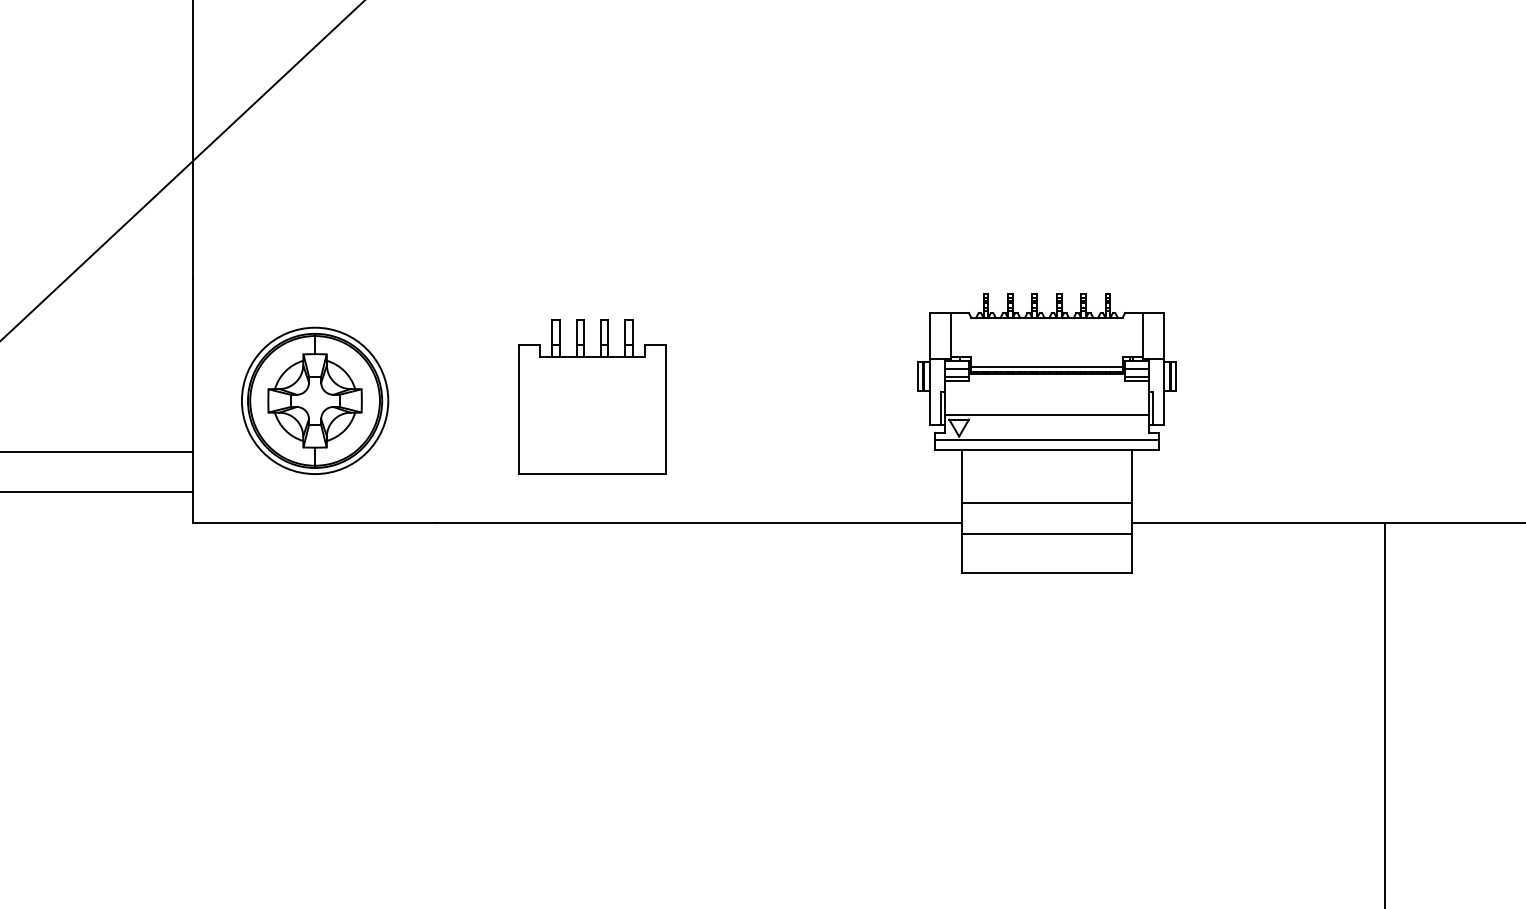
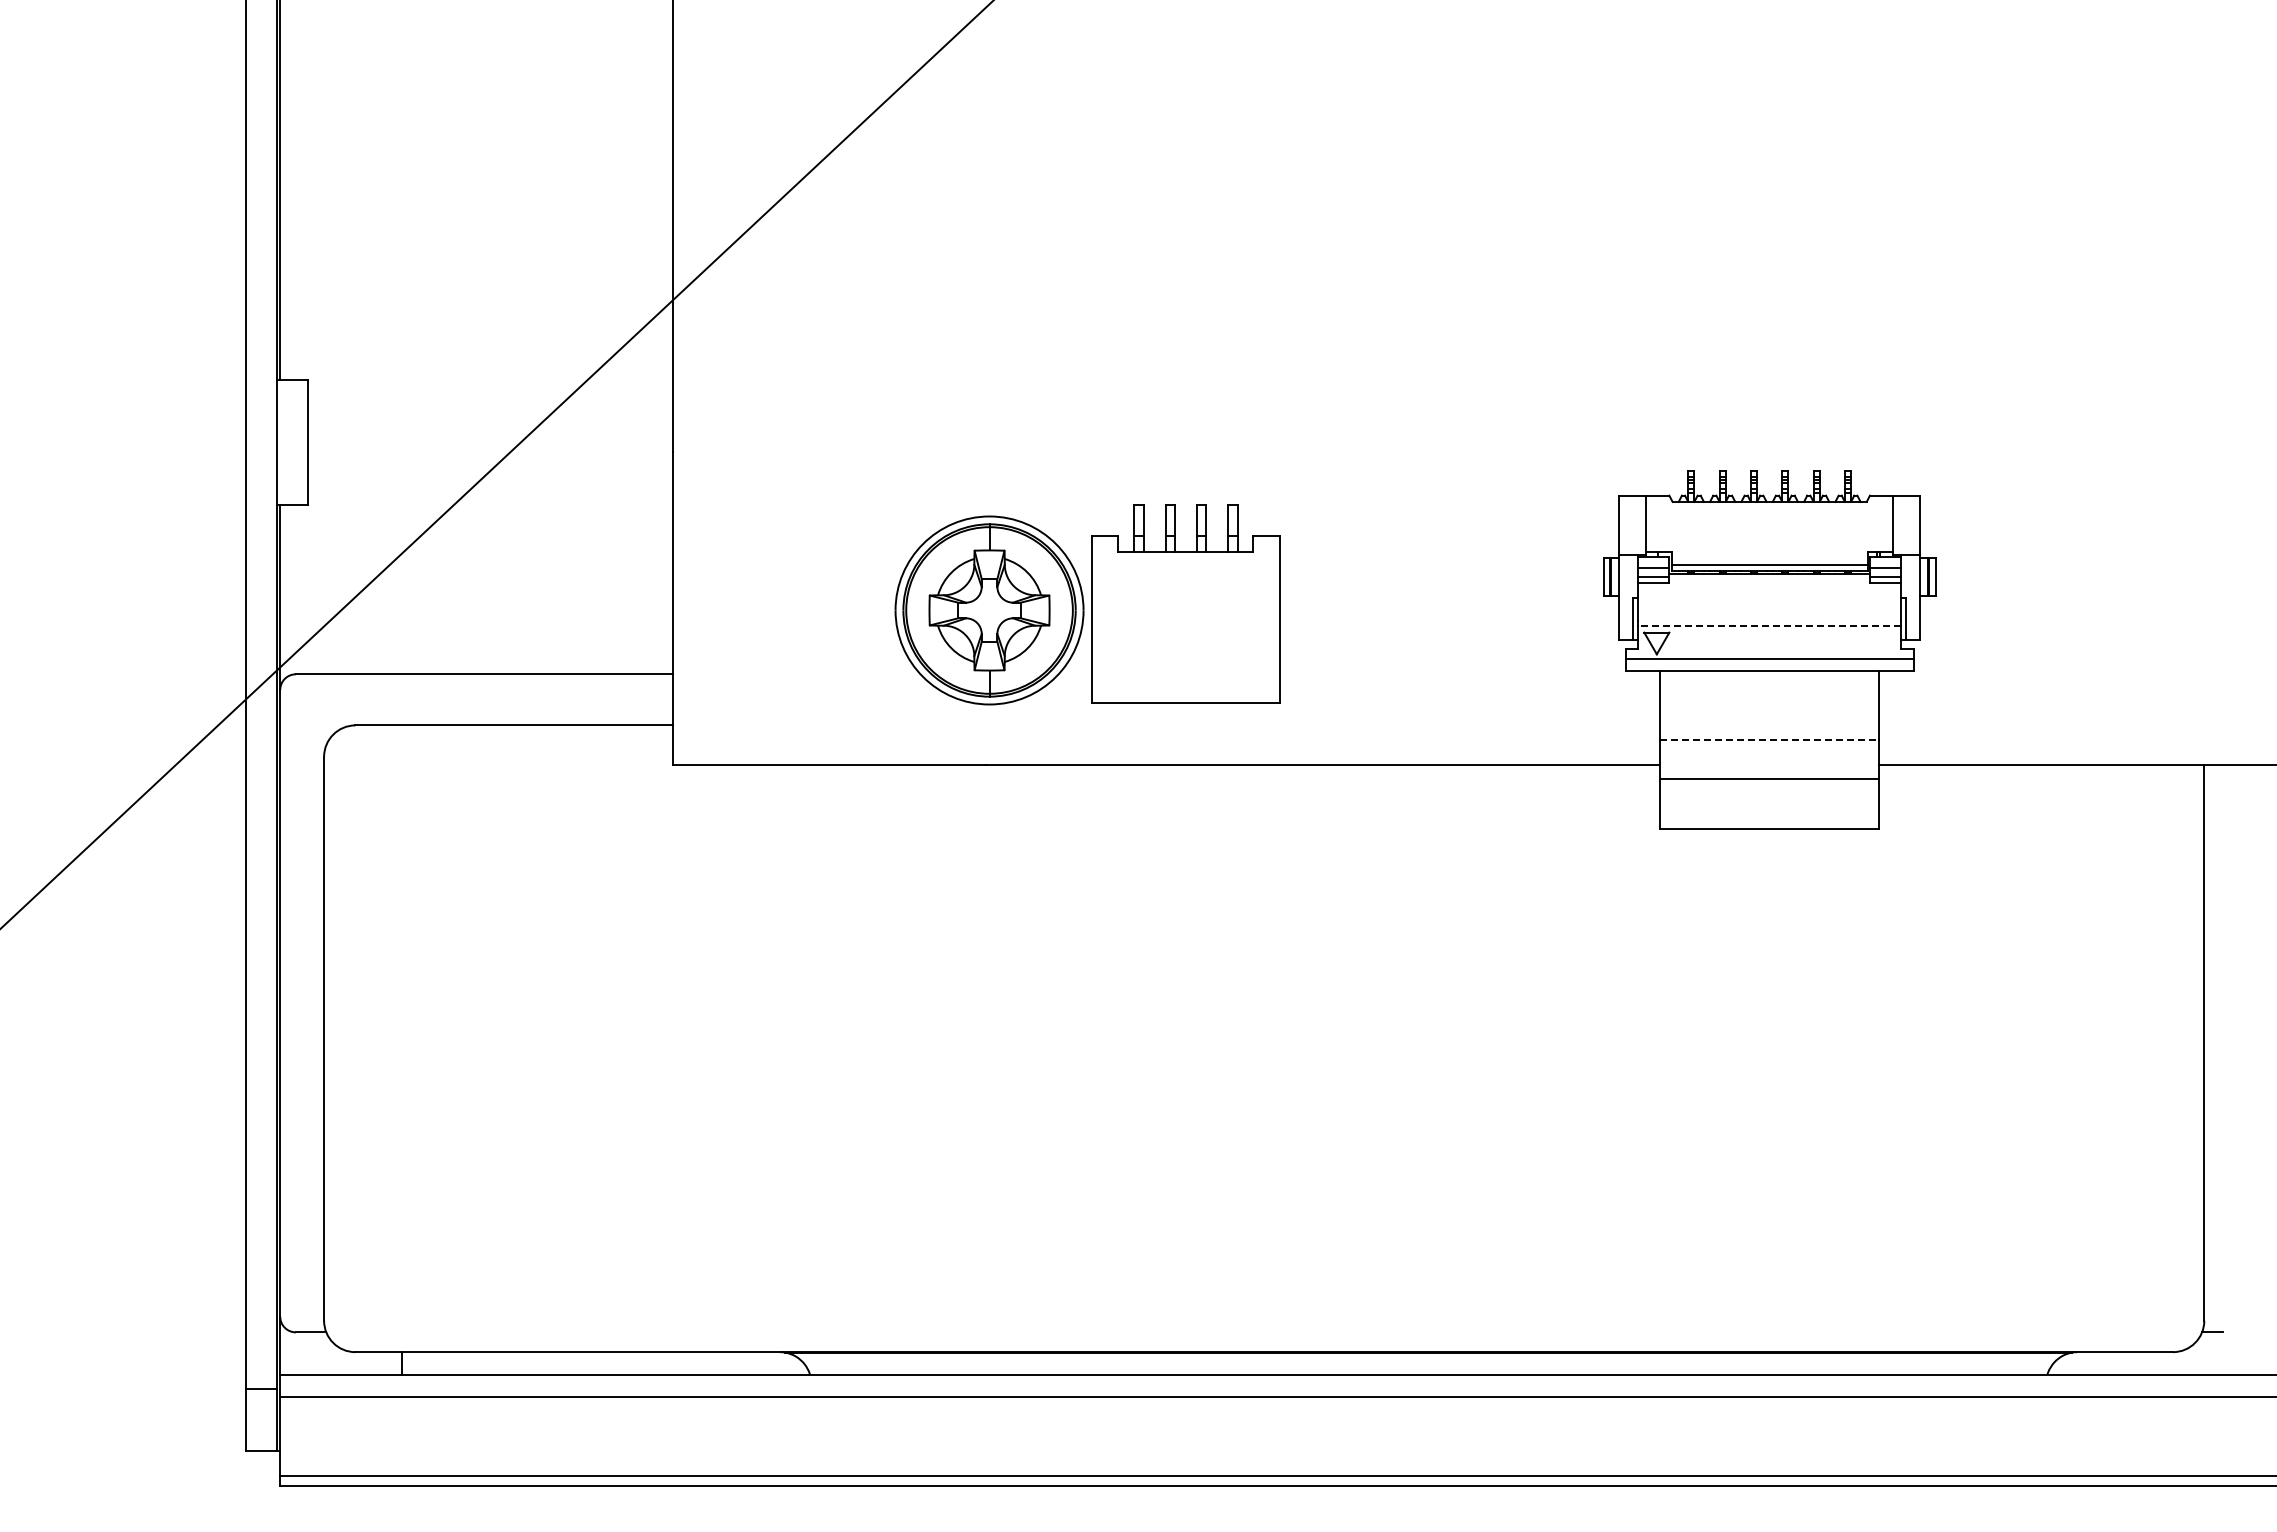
part: (315, 400) -> (989, 610), moved
line: (1046, 414) -> (1769, 626), solid -> dashed
line: (1046, 502) -> (1769, 739), solid -> dashed

